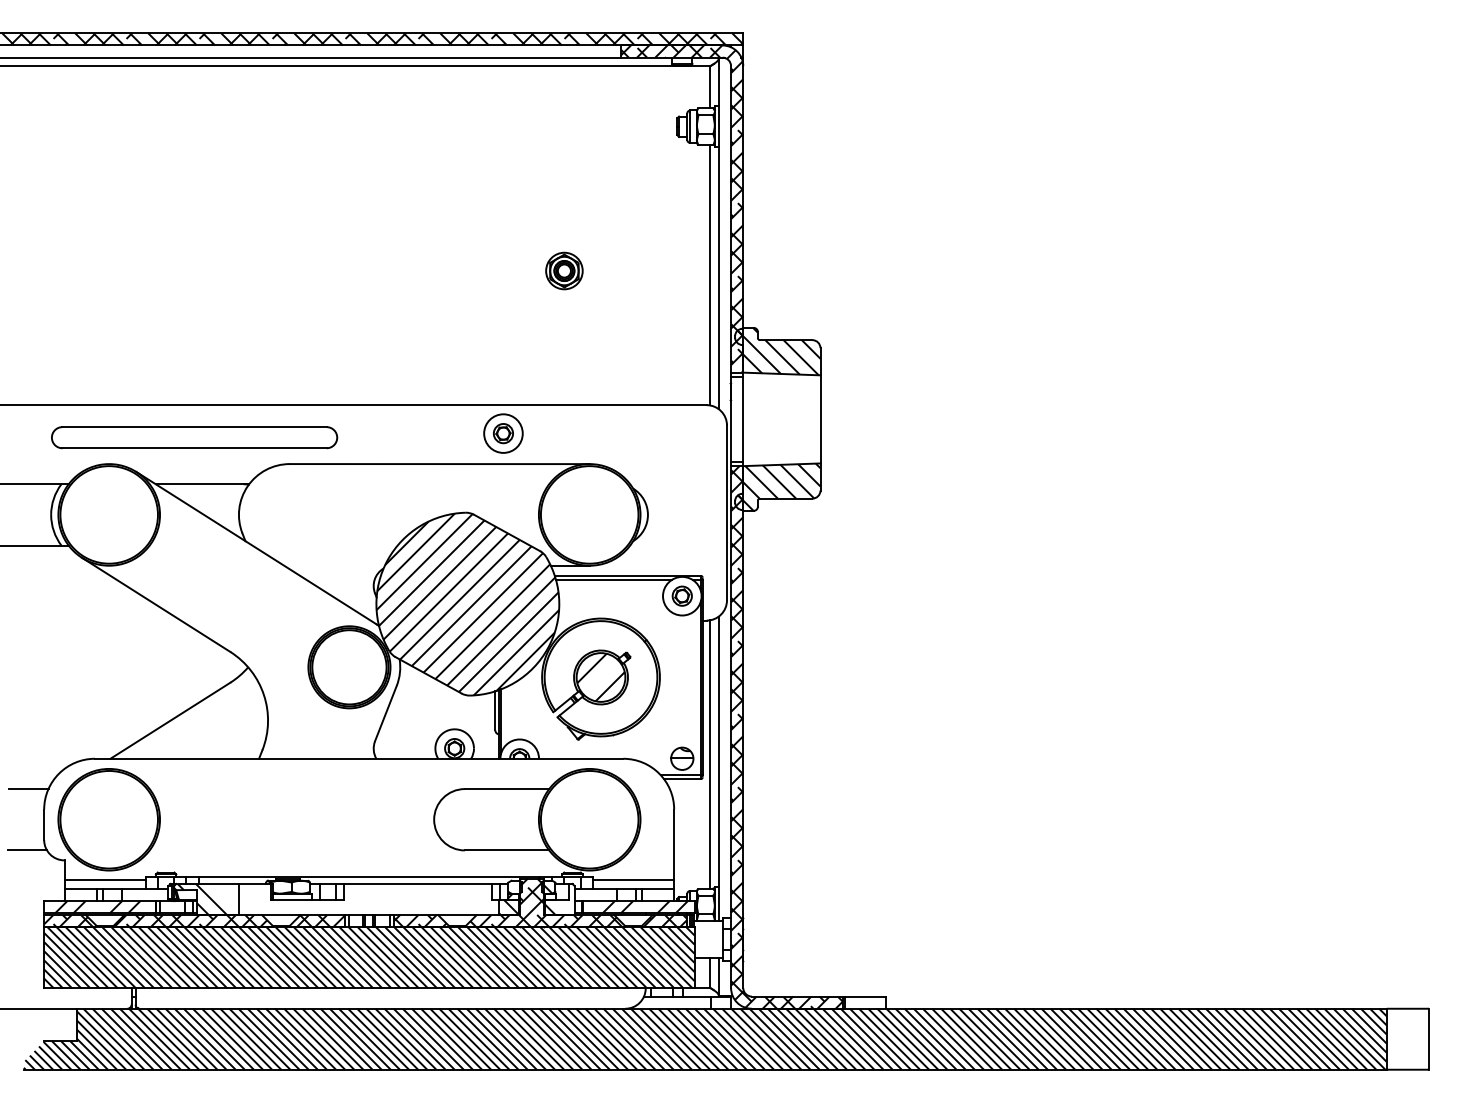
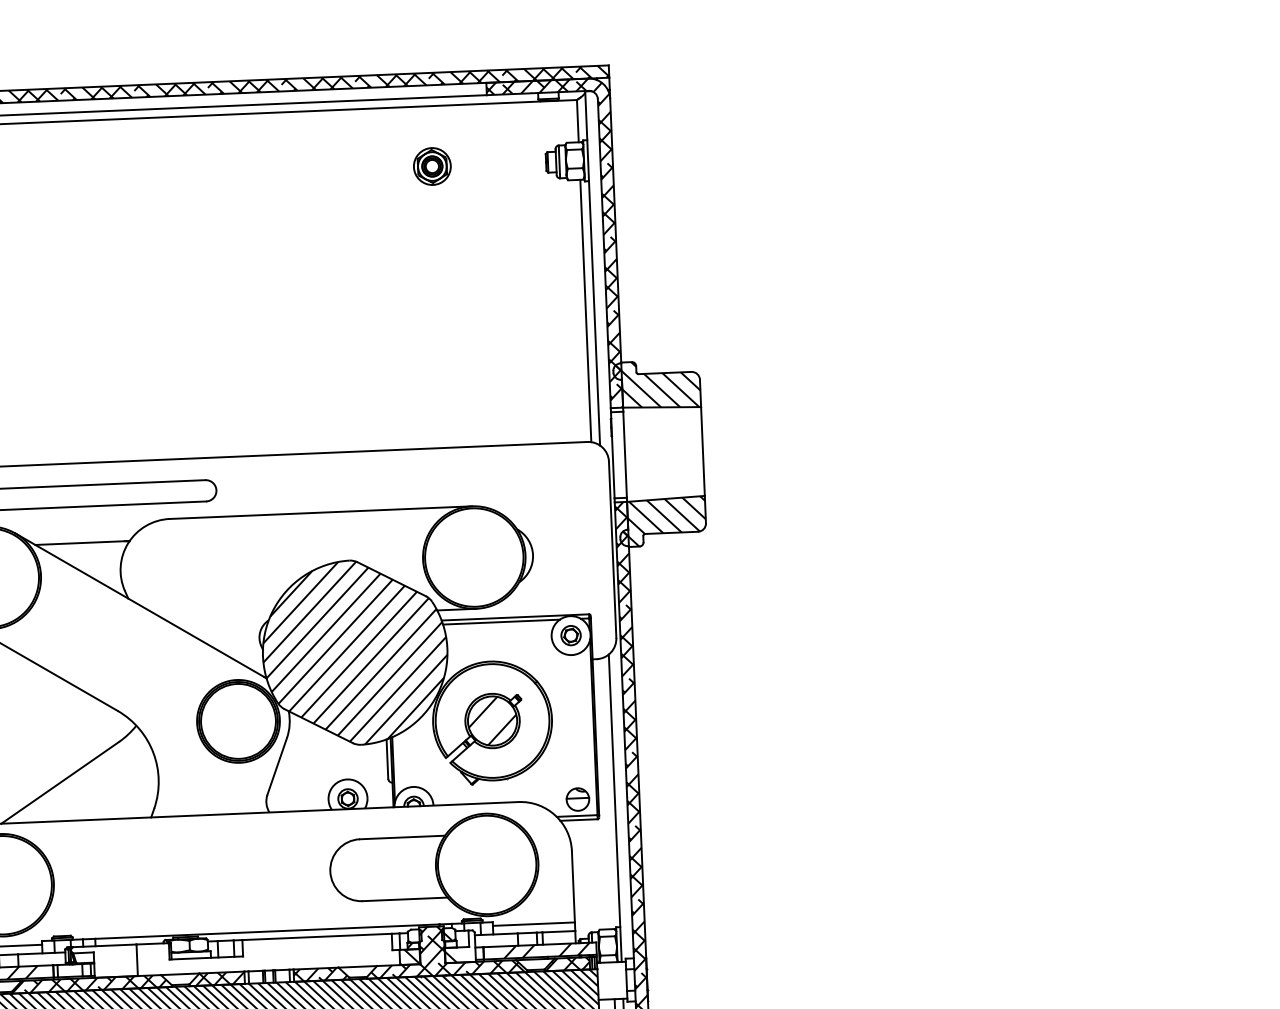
part: (564, 270) -> (432, 165), moved
part: (503, 433) -> (383, 479), removed
line: (710, 754) -> (606, 794), removed
hatch: (202, 899) -> (100, 961), removed

